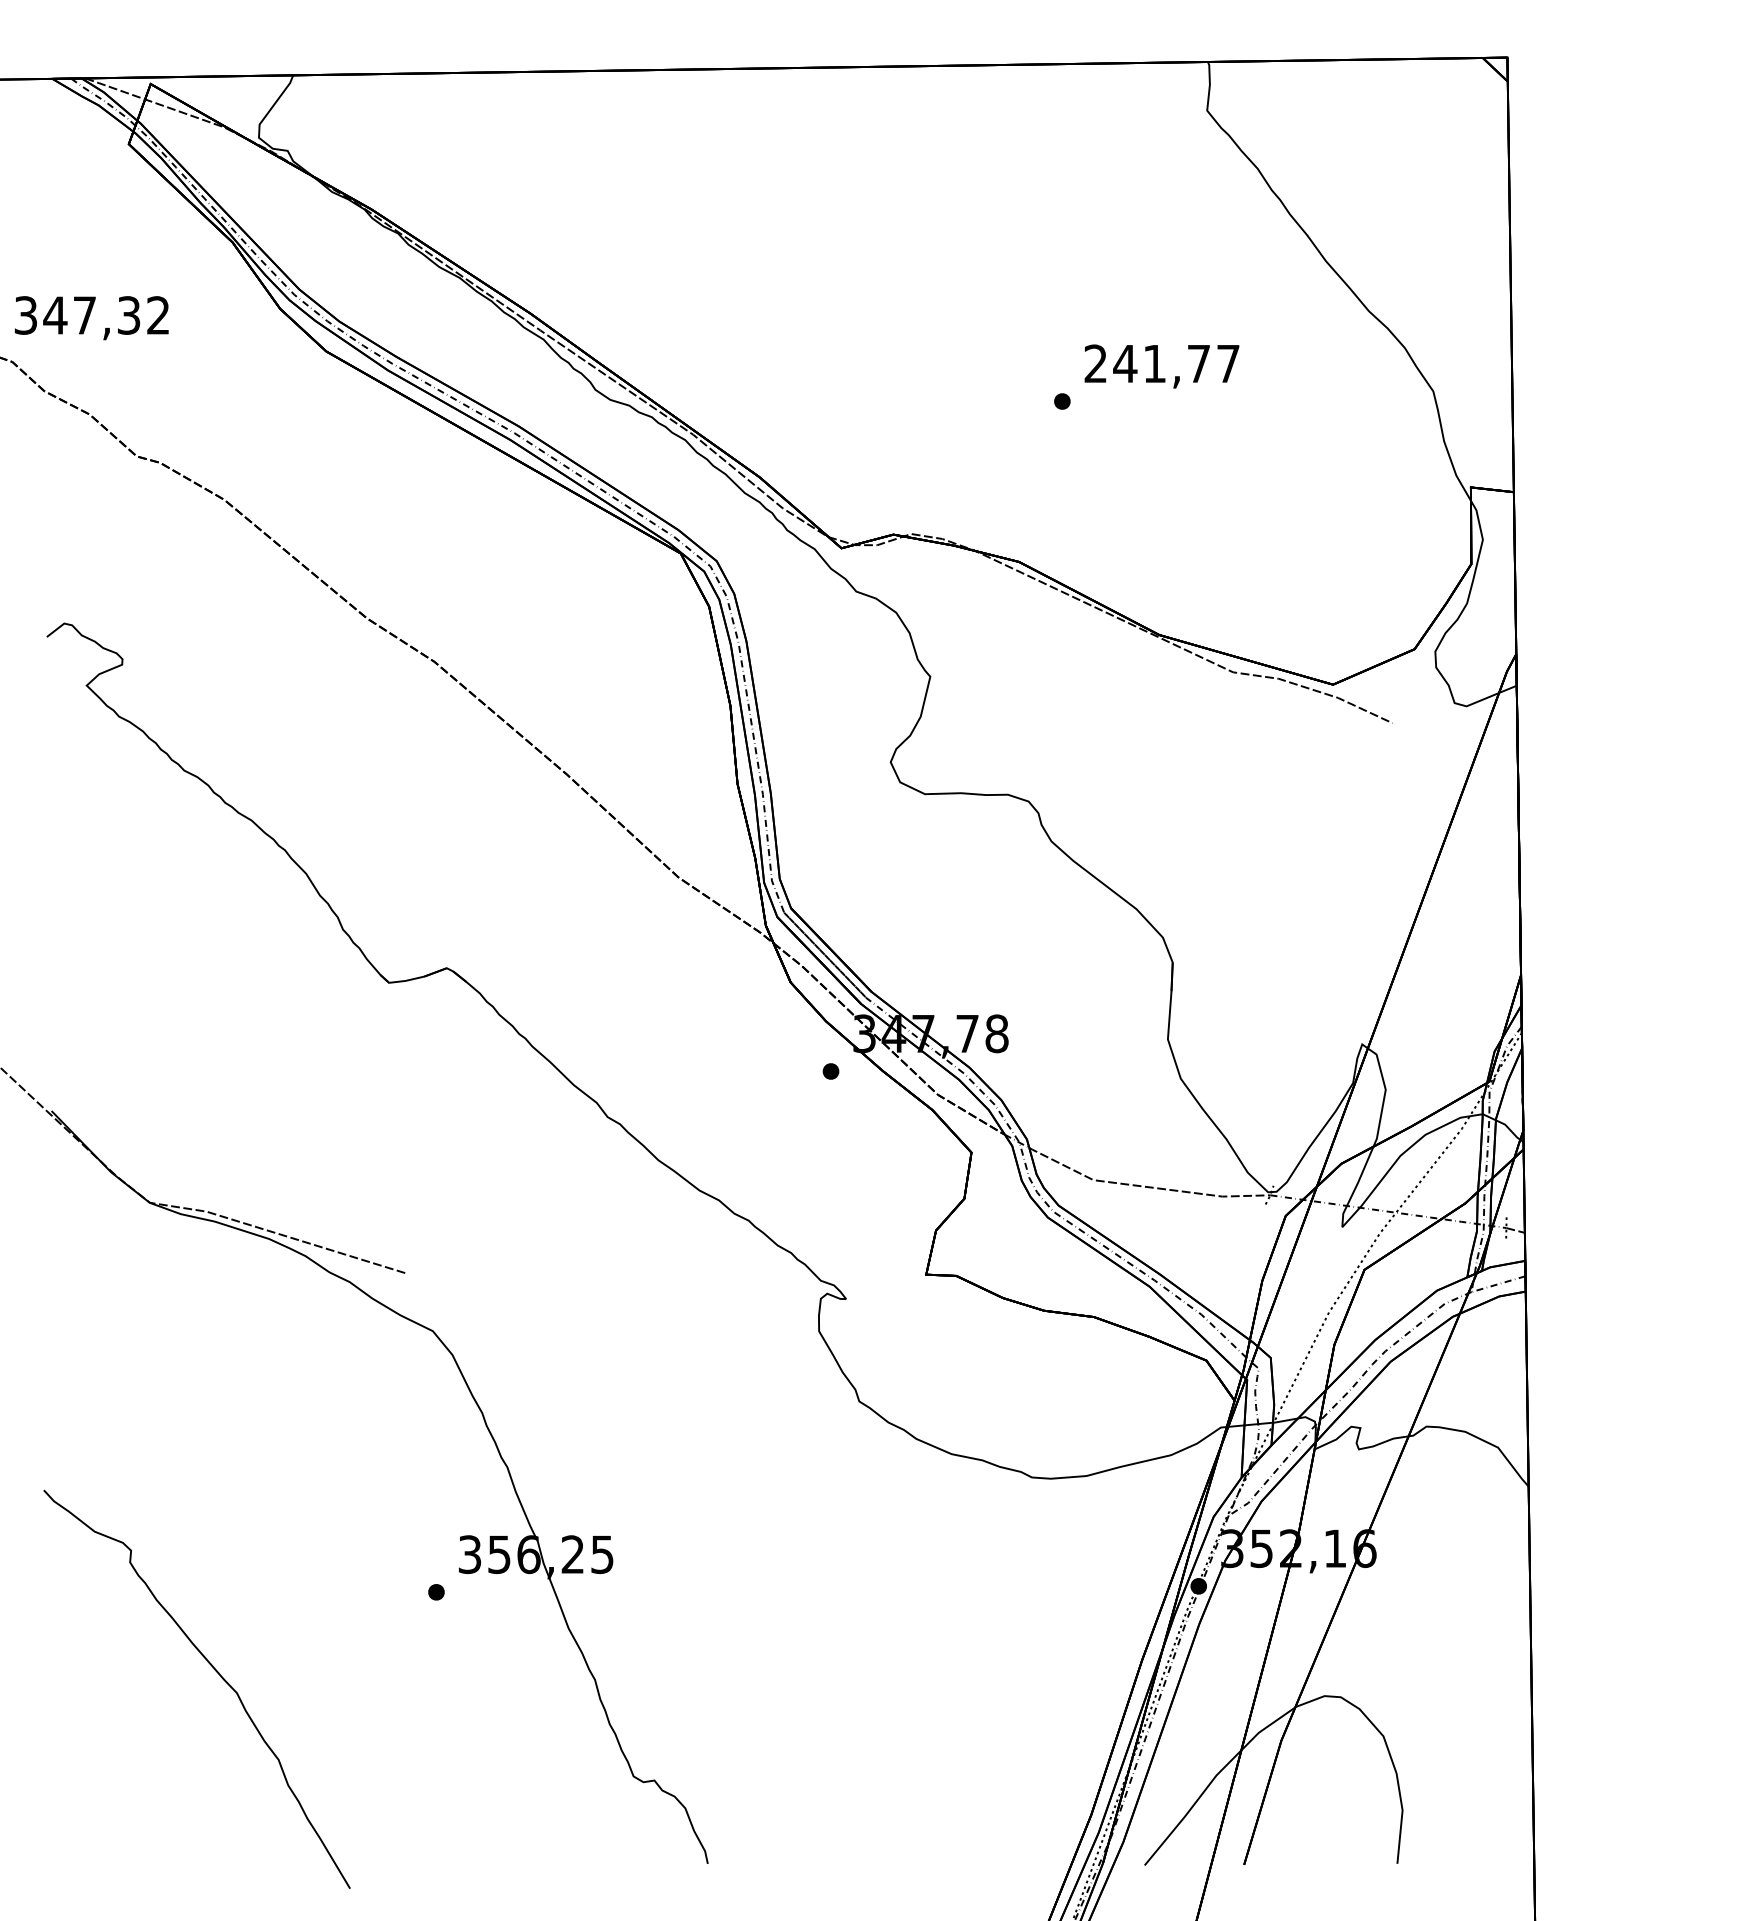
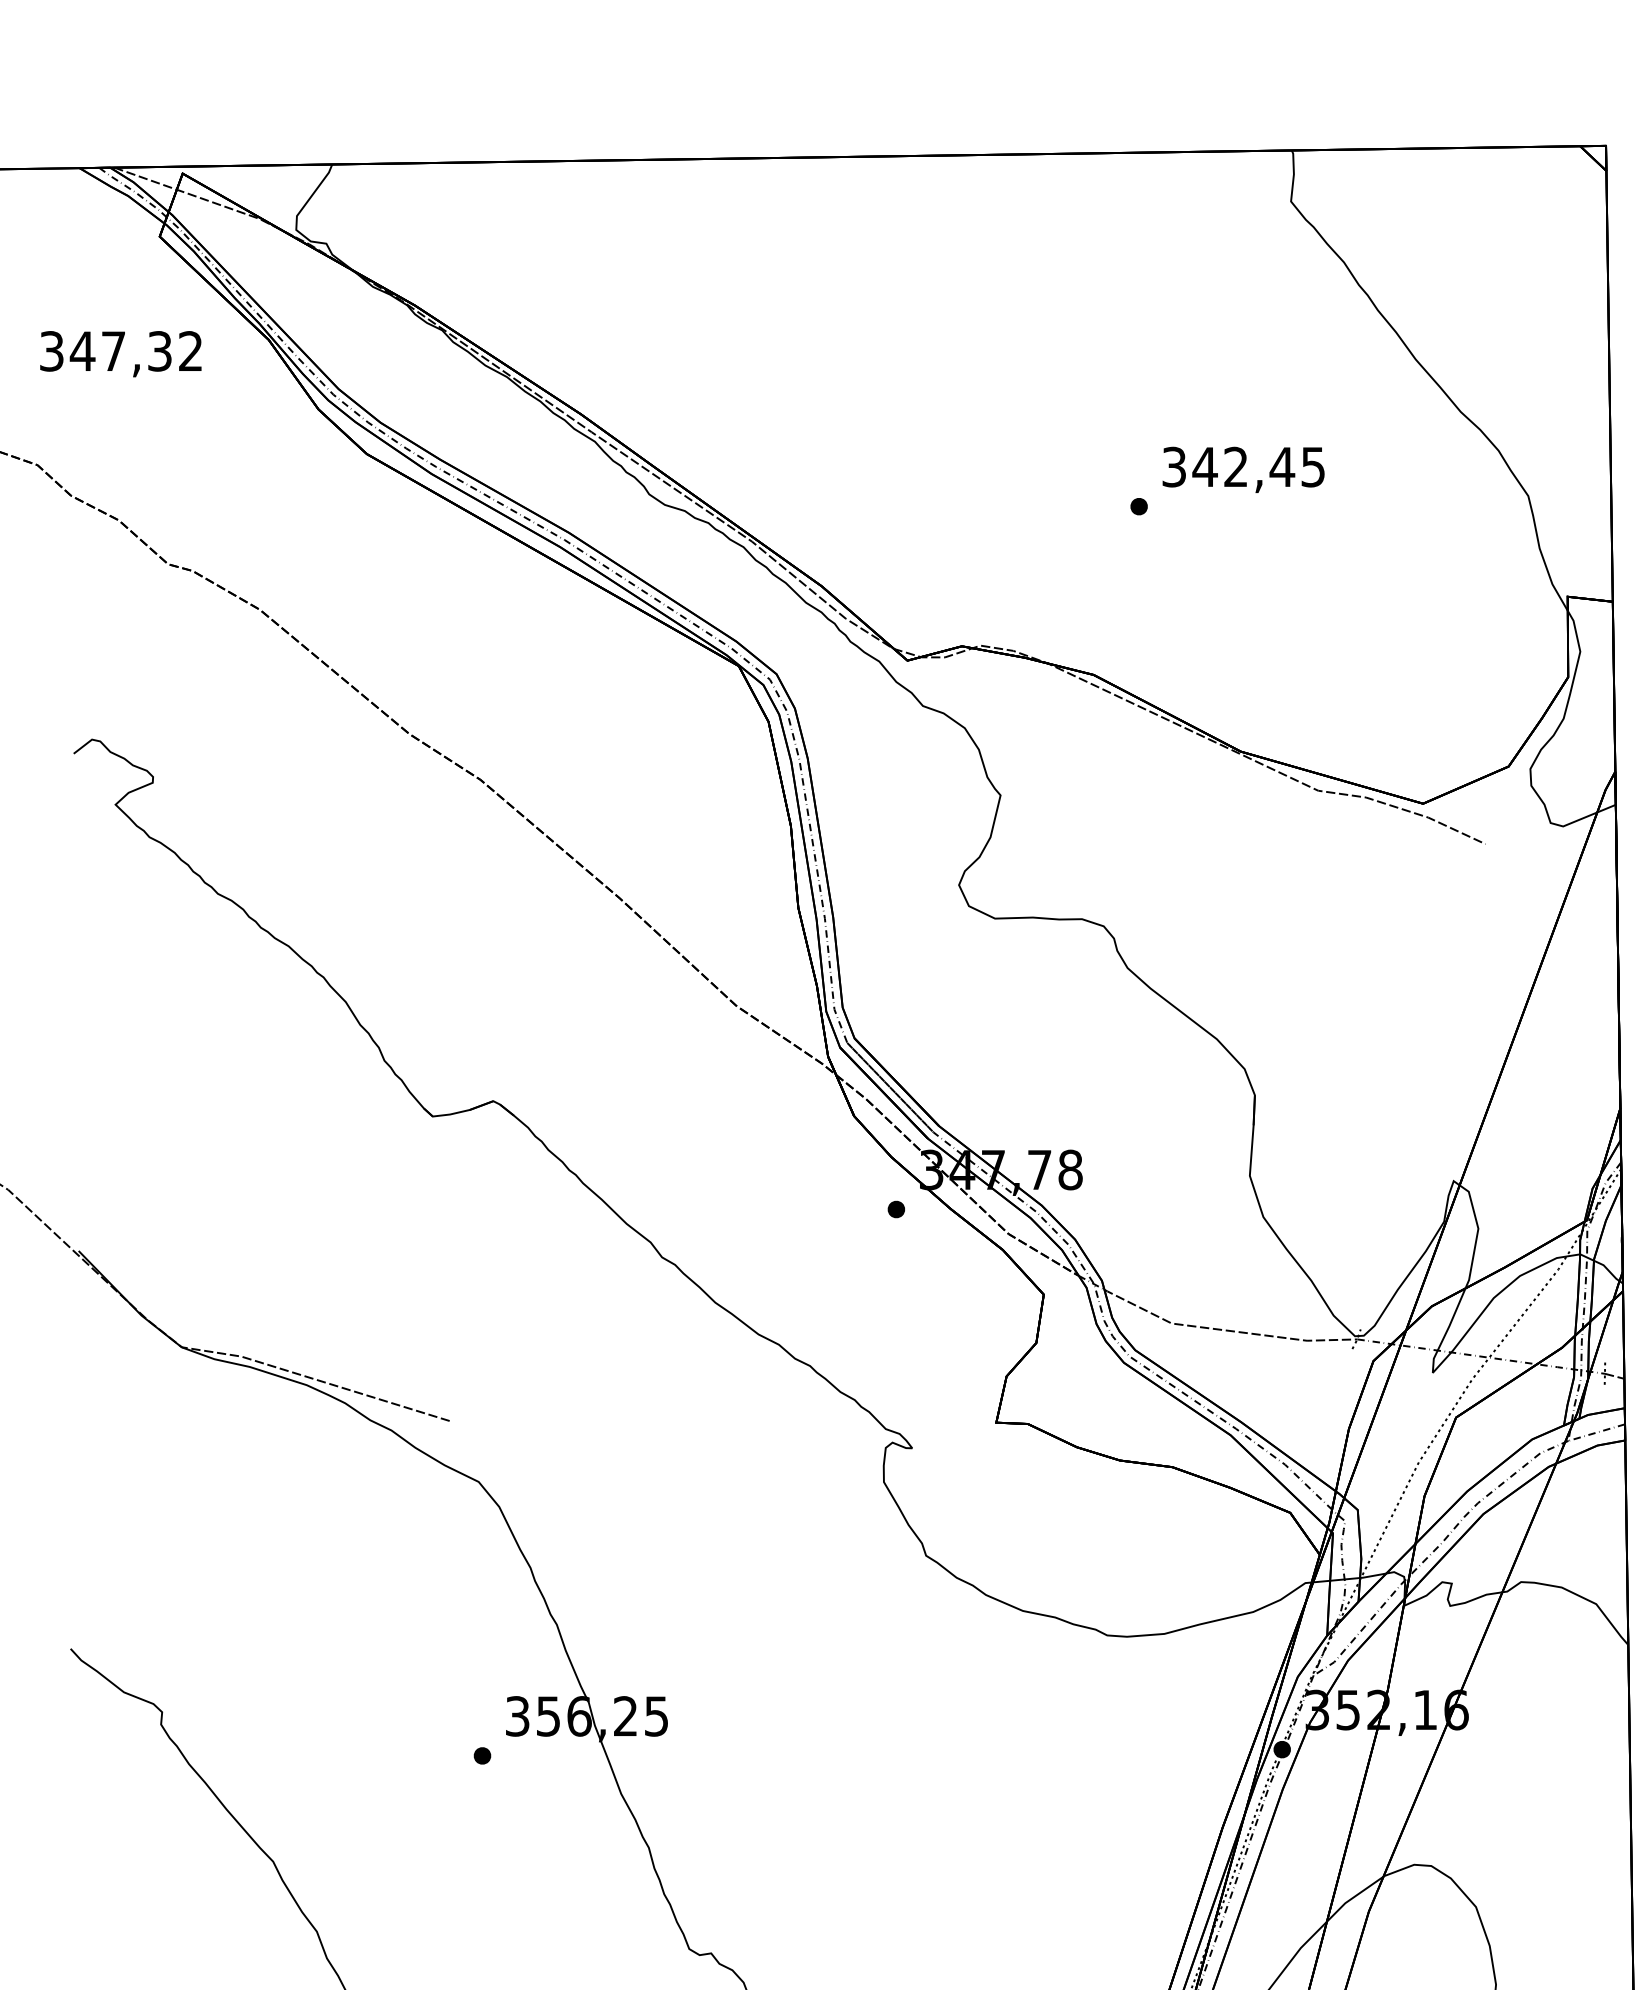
text: (91, 318) -> (120, 354), moved
text: (1161, 363) -> (1243, 466), 241,77 -> 342,45

